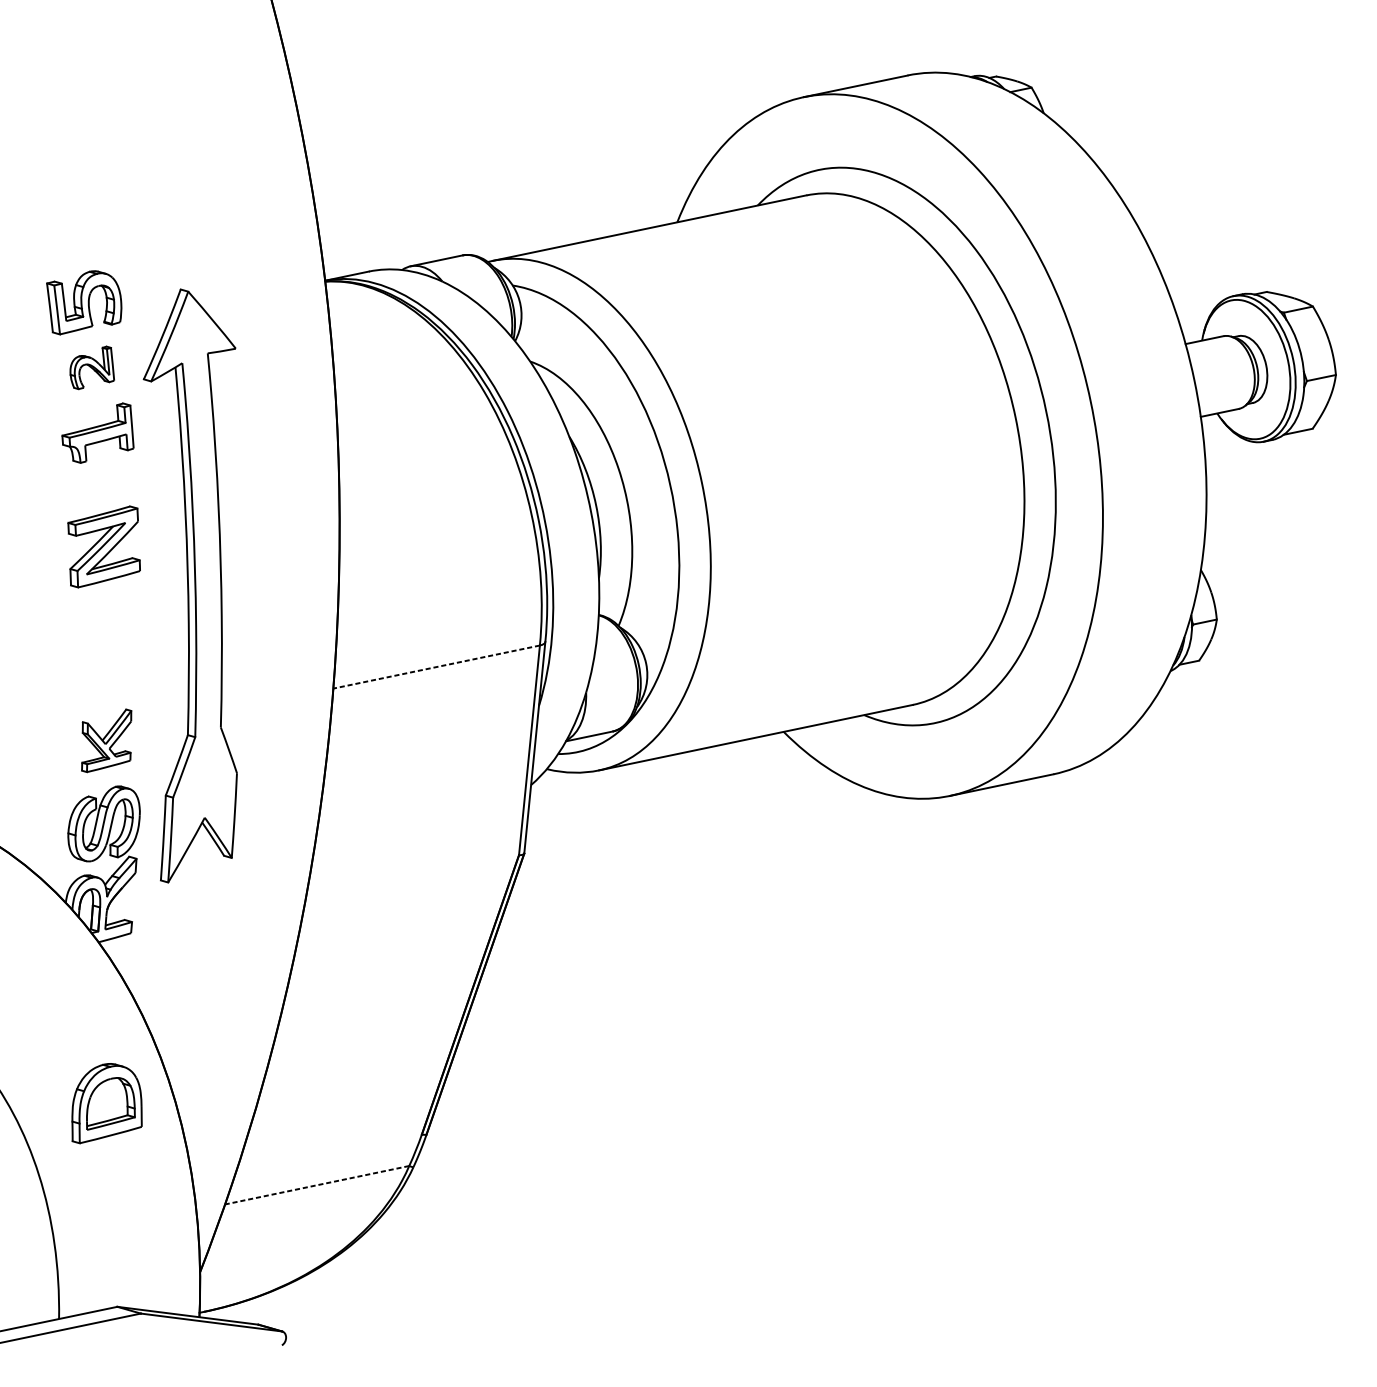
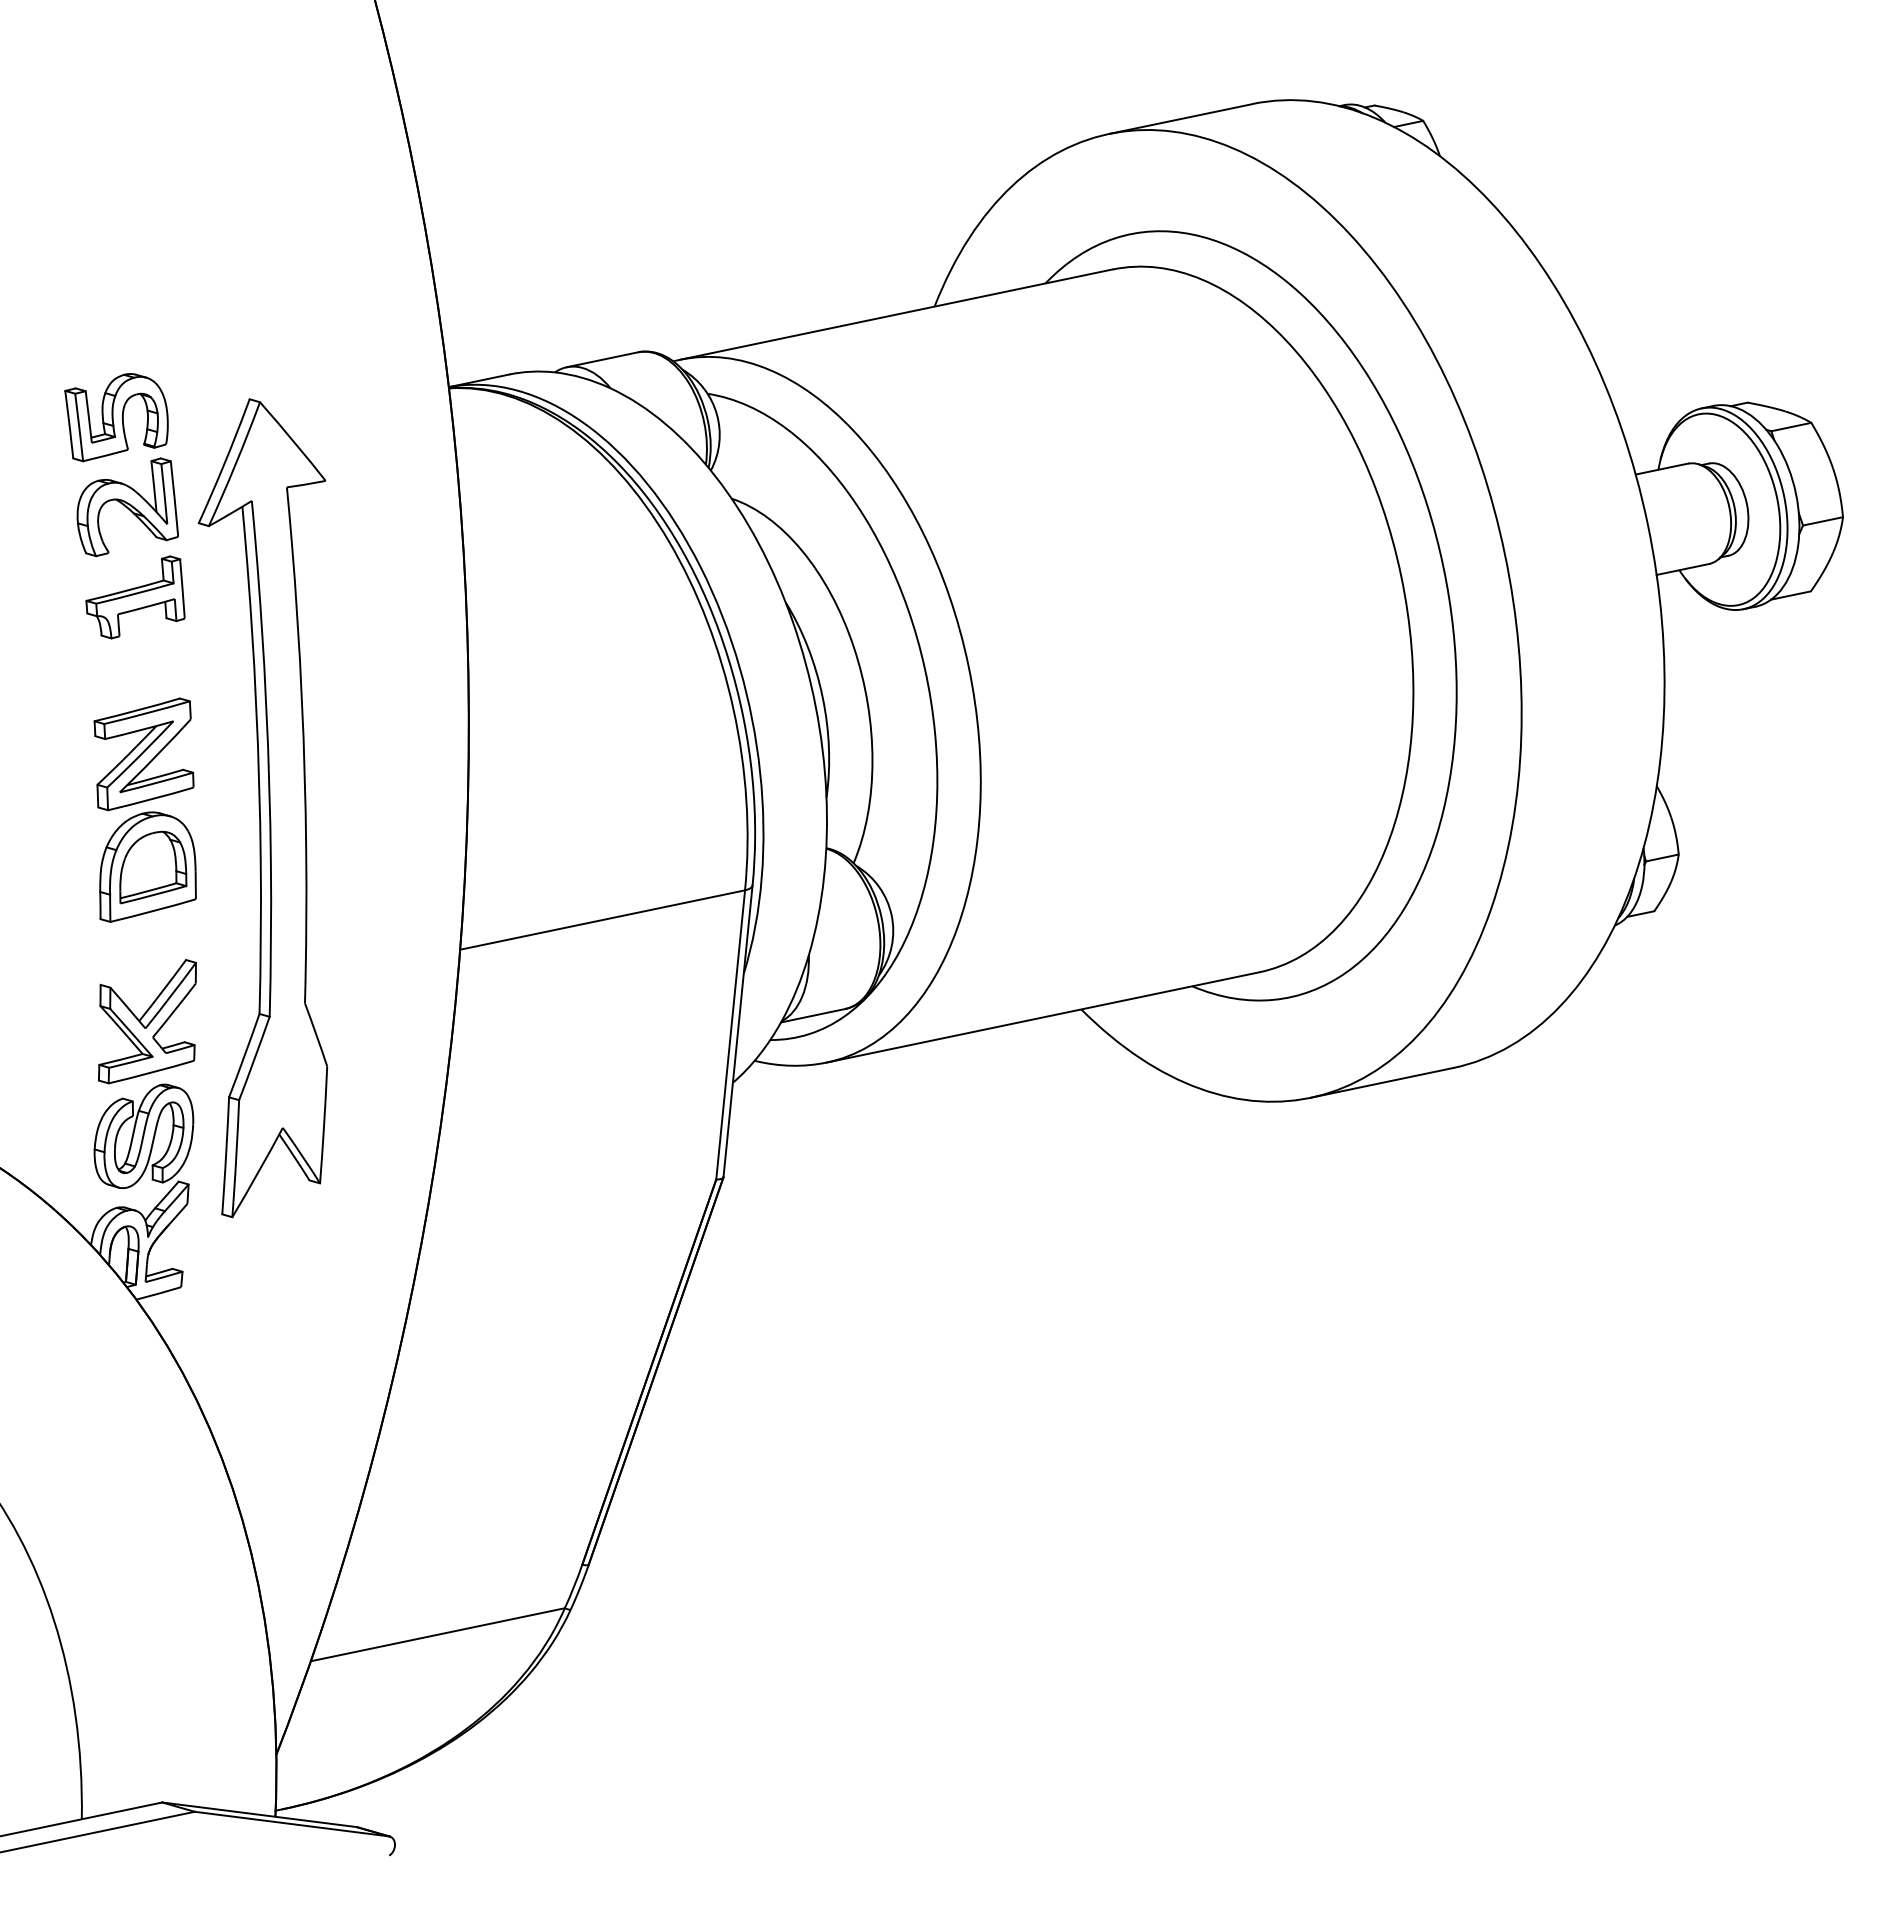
part: (92, 367) -> (127, 507), size x1.67
line: (436, 667) -> (602, 920), dashed -> solid
part: (106, 740) -> (147, 1021), size x1.43
part: (106, 1103) -> (147, 866), moved
line: (316, 1185) -> (437, 1634), dashed -> solid

